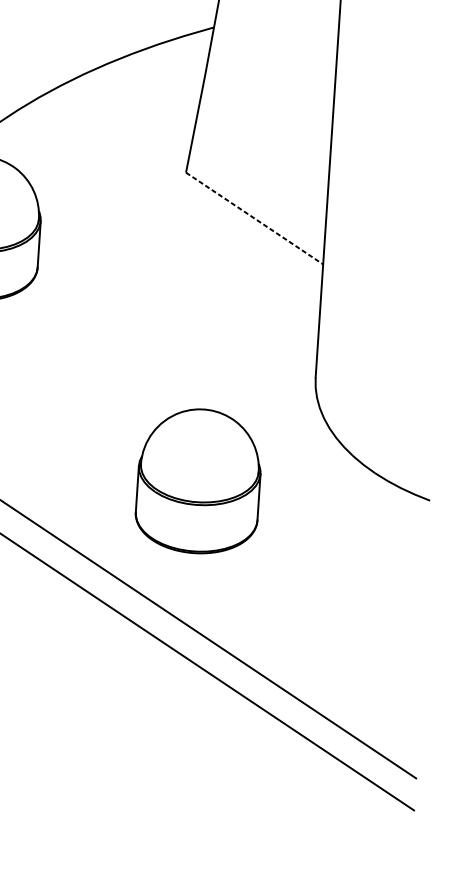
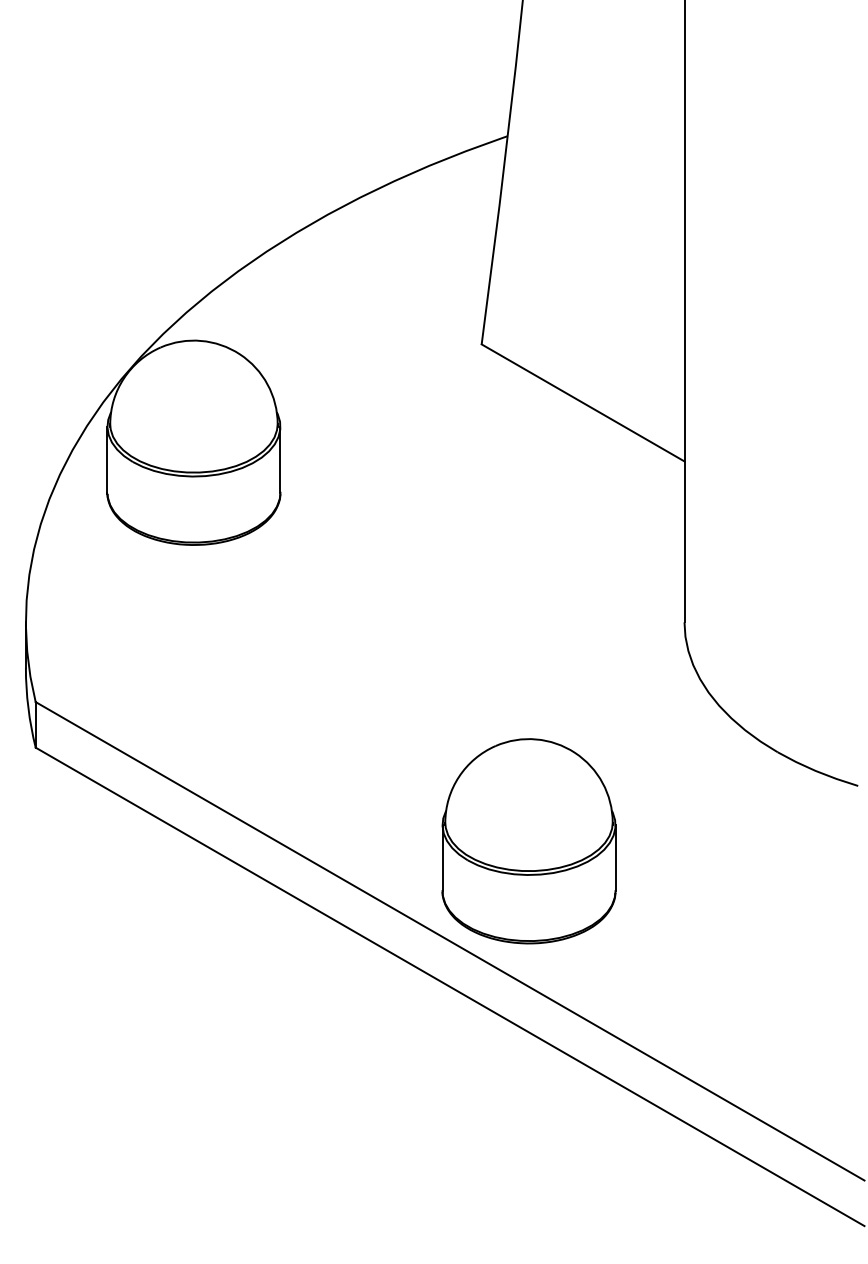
line: (254, 218) -> (583, 403), dashed -> solid
part: (198, 481) -> (528, 841), moved

